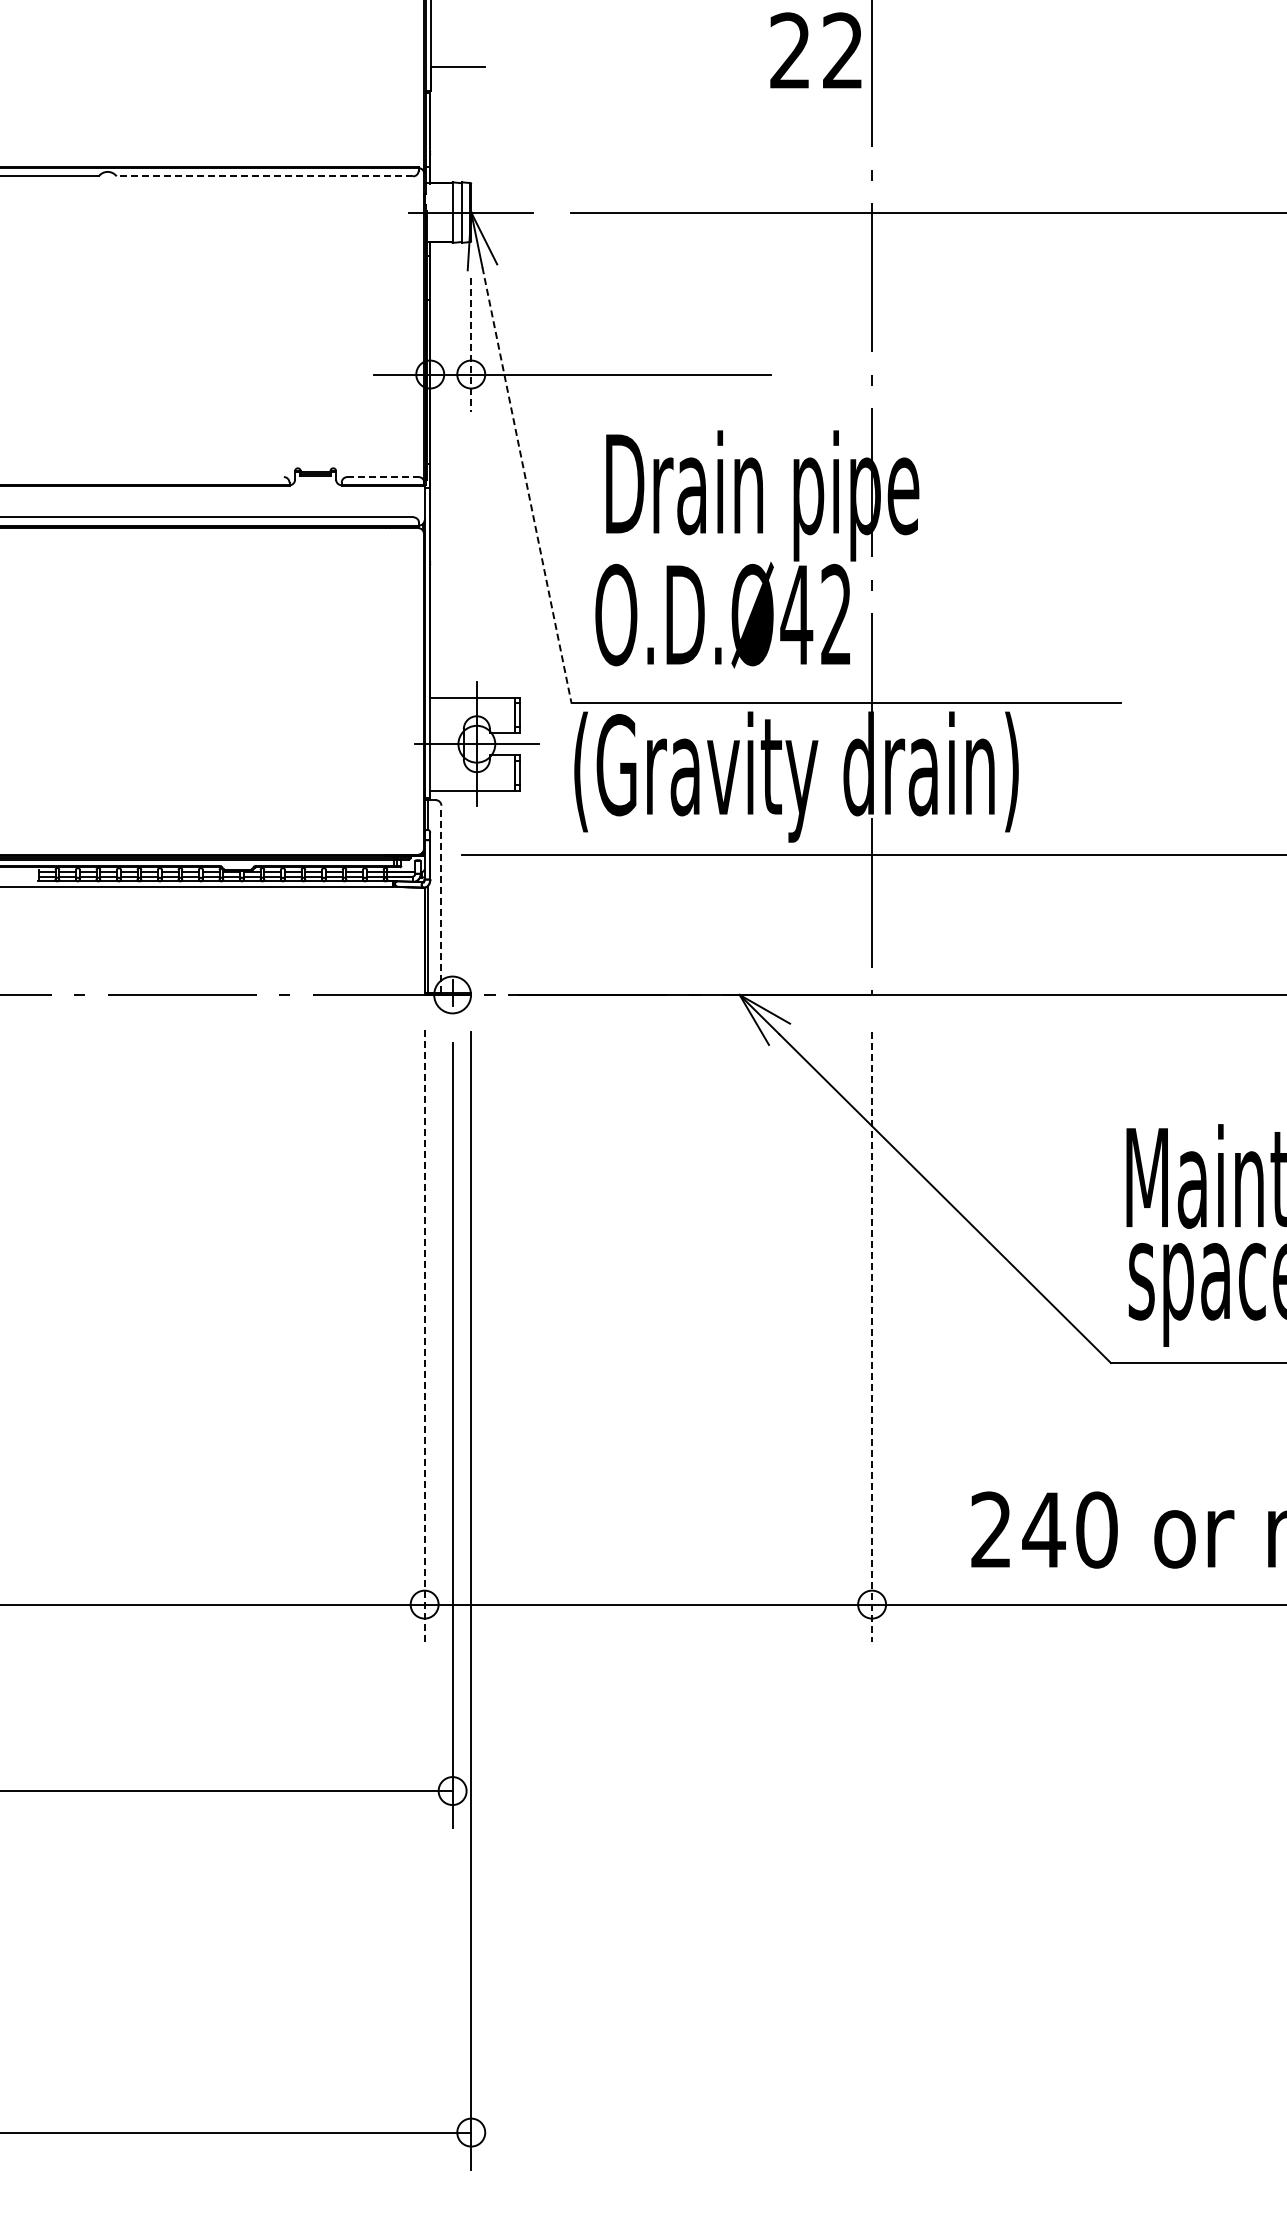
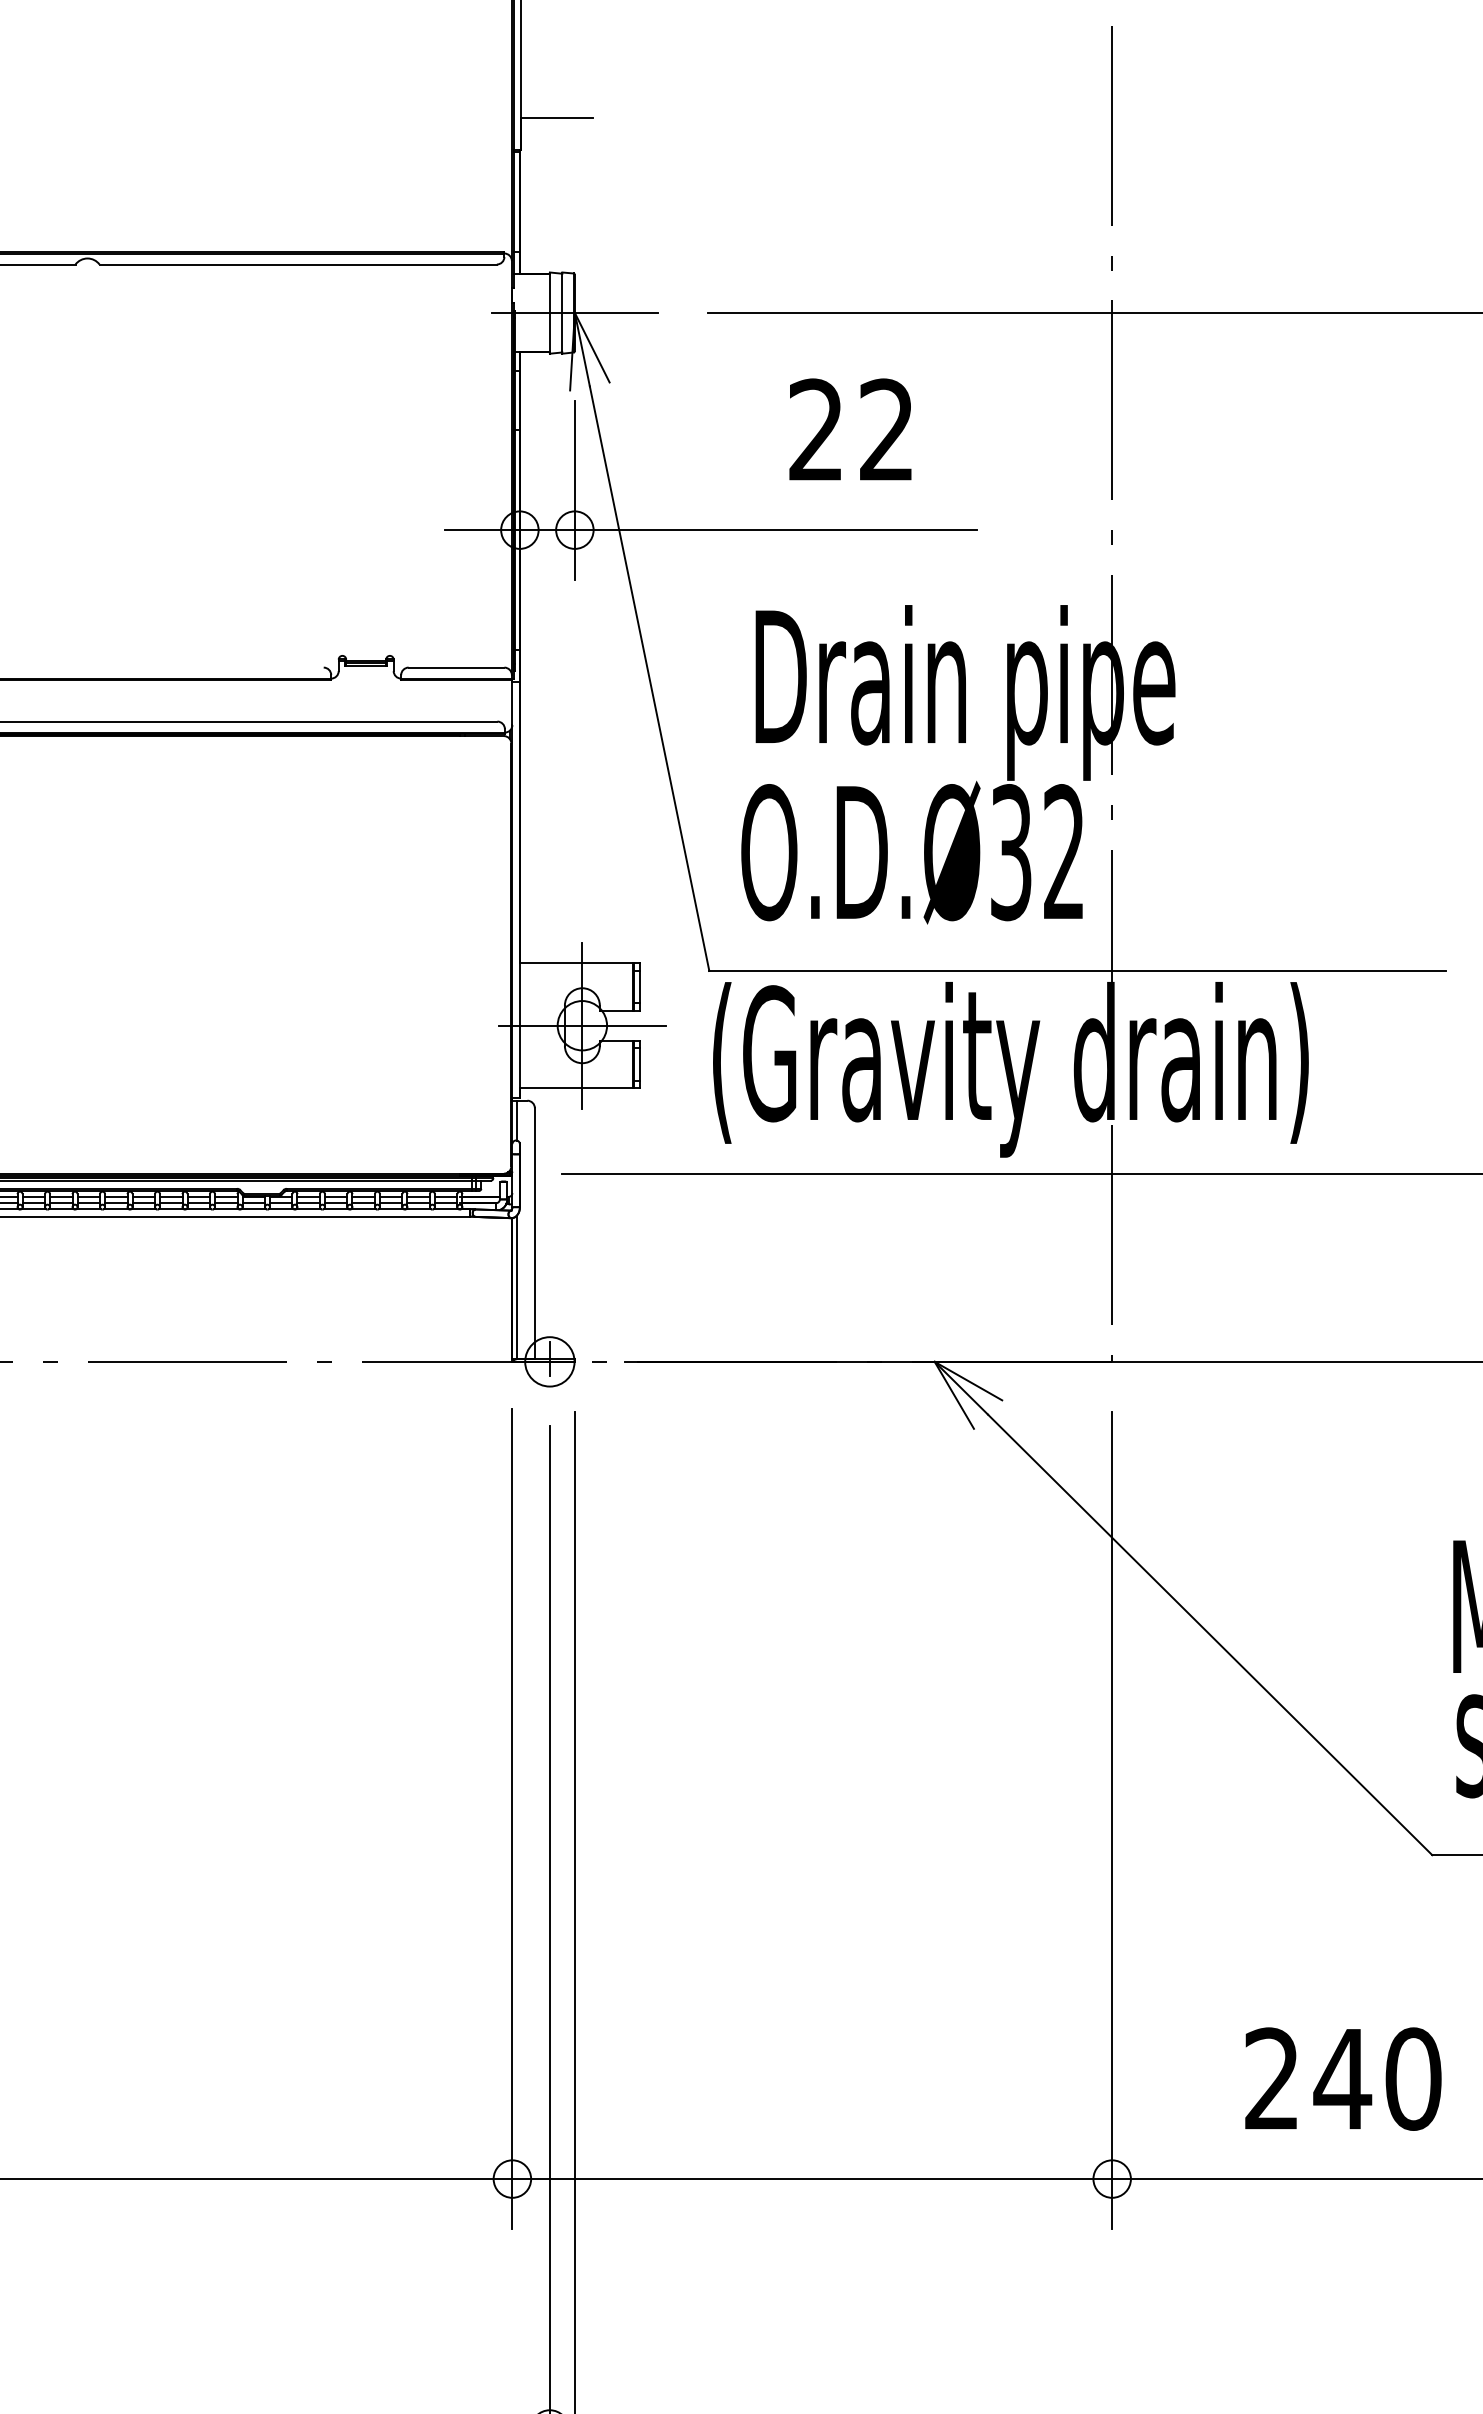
text: (815, 50) -> (849, 429), moved
line: (264, 176) -> (297, 264), dashed -> solid
line: (471, 345) -> (575, 491), dashed -> solid
line: (382, 477) -> (455, 668), dashed -> solid
line: (527, 485) -> (650, 678), dashed -> solid
text: (796, 614) -> (1010, 851), O.D.Ø42 -> O.D.Ø32
line: (441, 898) -> (534, 1232), dashed -> solid
line: (424, 1336) -> (512, 1819), dashed -> solid
line: (872, 1337) -> (1112, 1821), dashed -> solid

